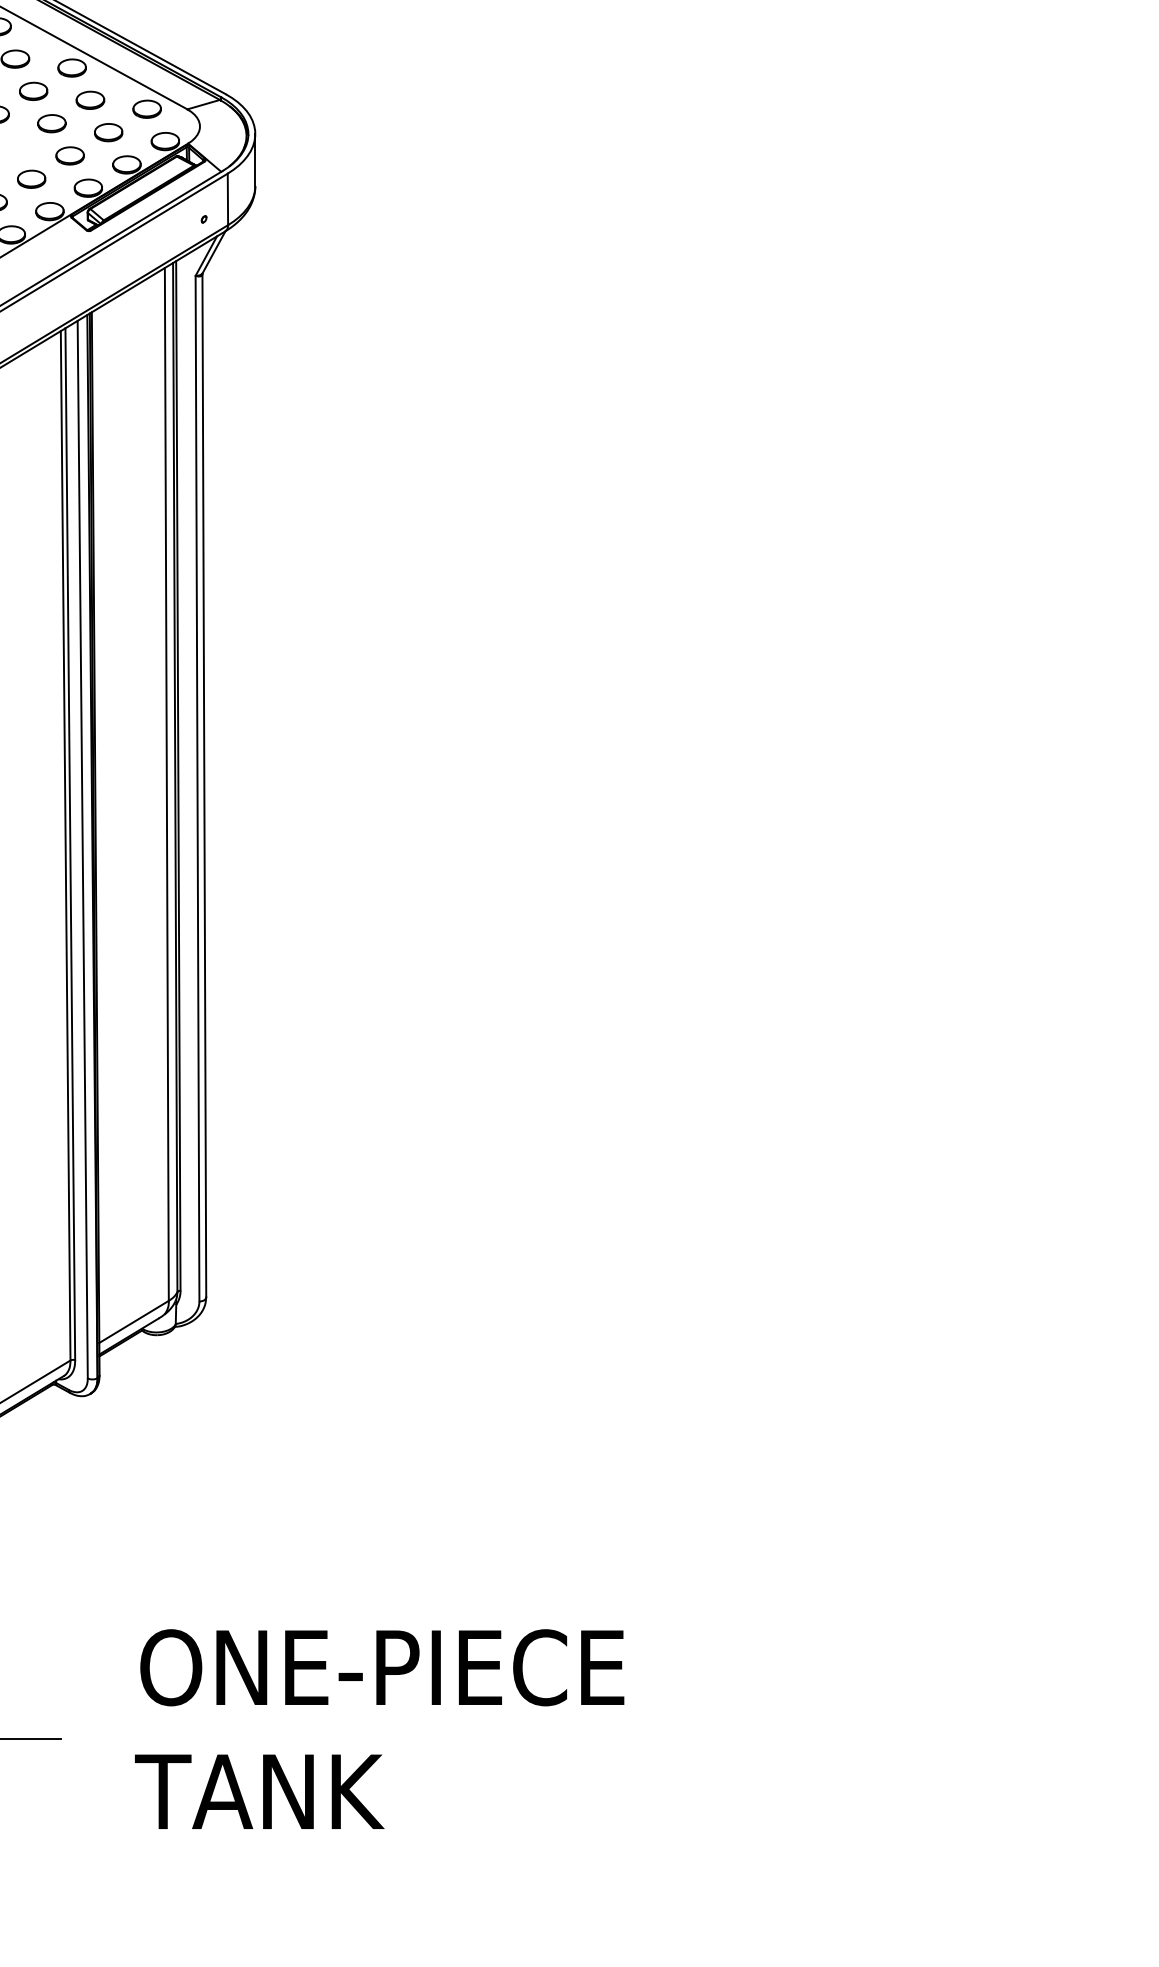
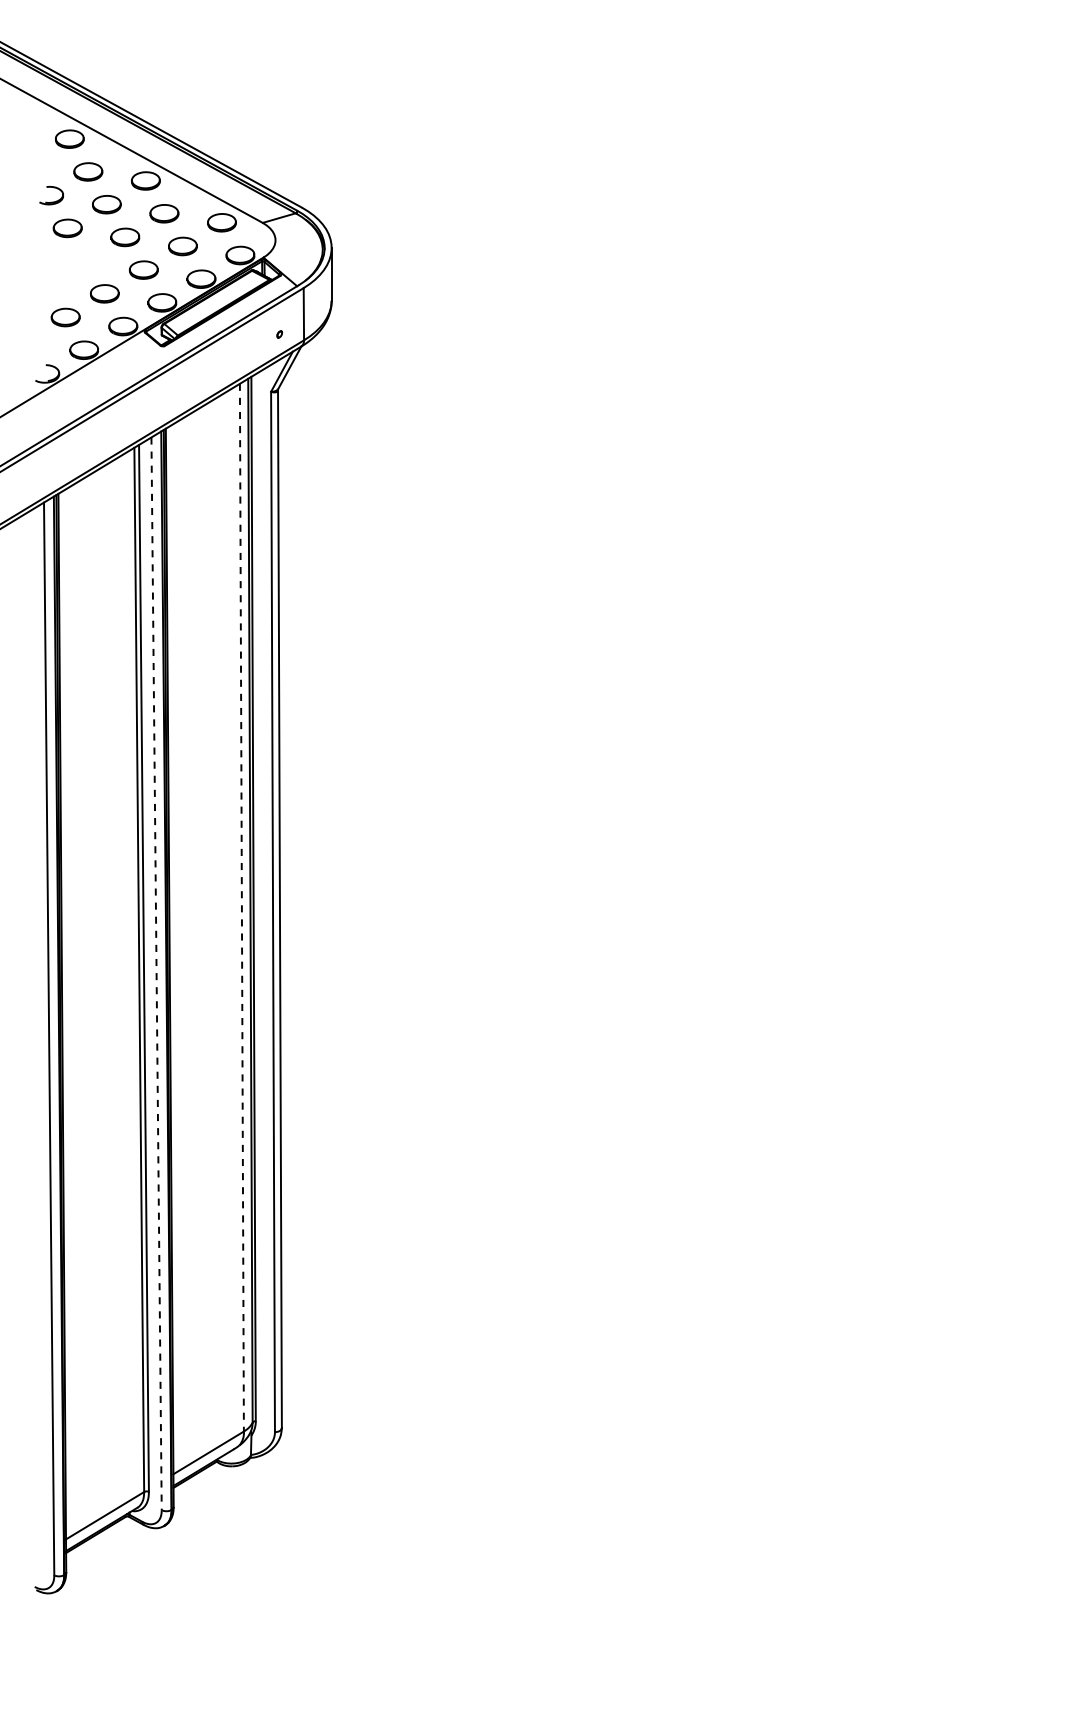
line: (166, 784) -> (241, 907), solid -> dashed
line: (82, 849) -> (156, 973), solid -> dashed

